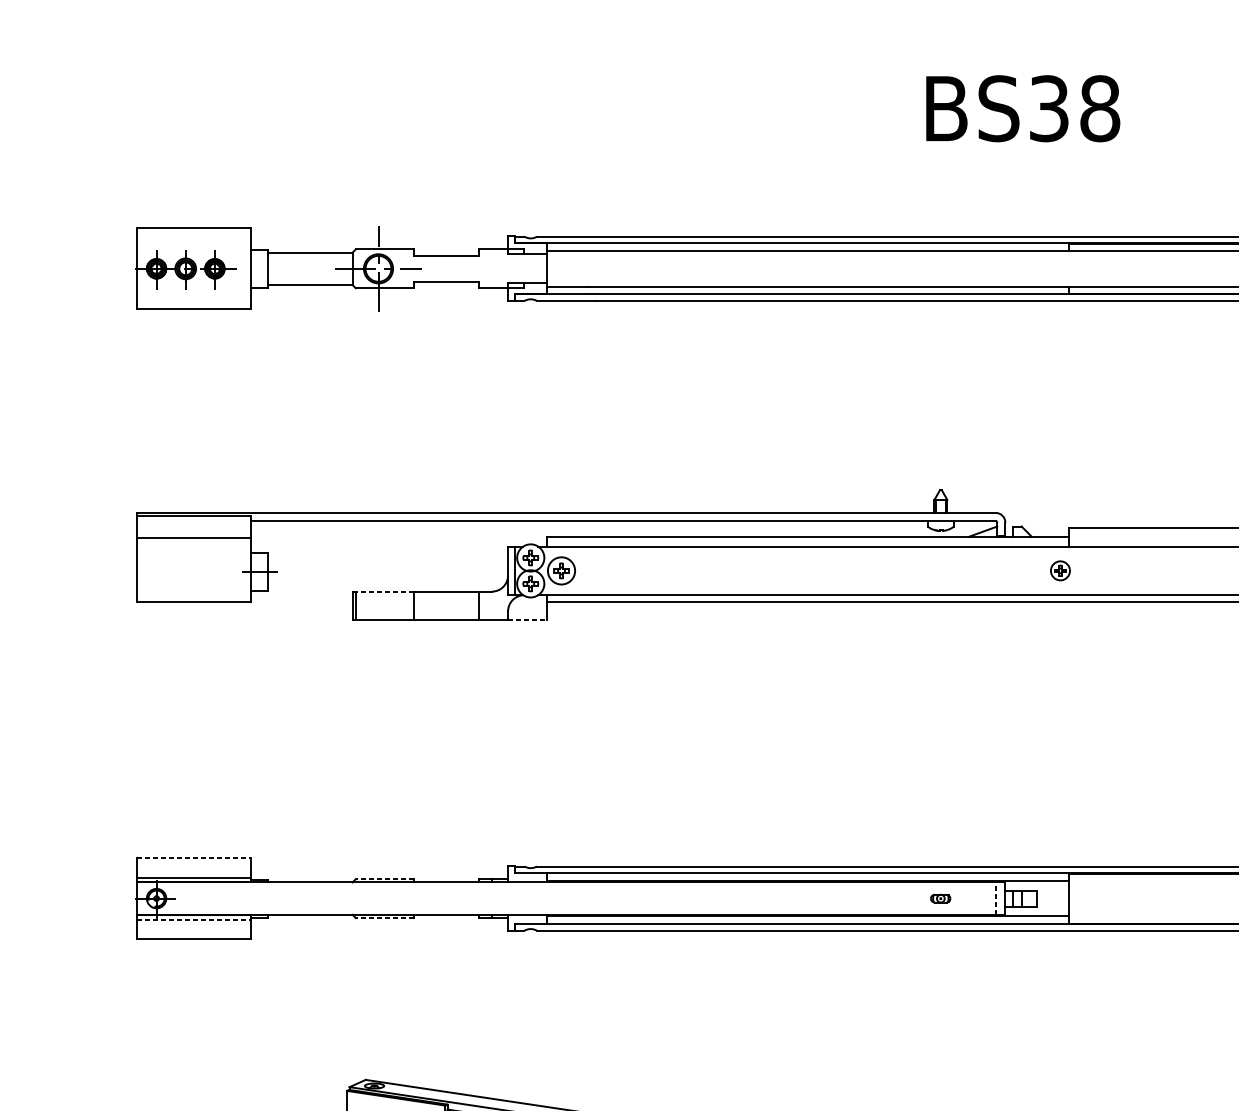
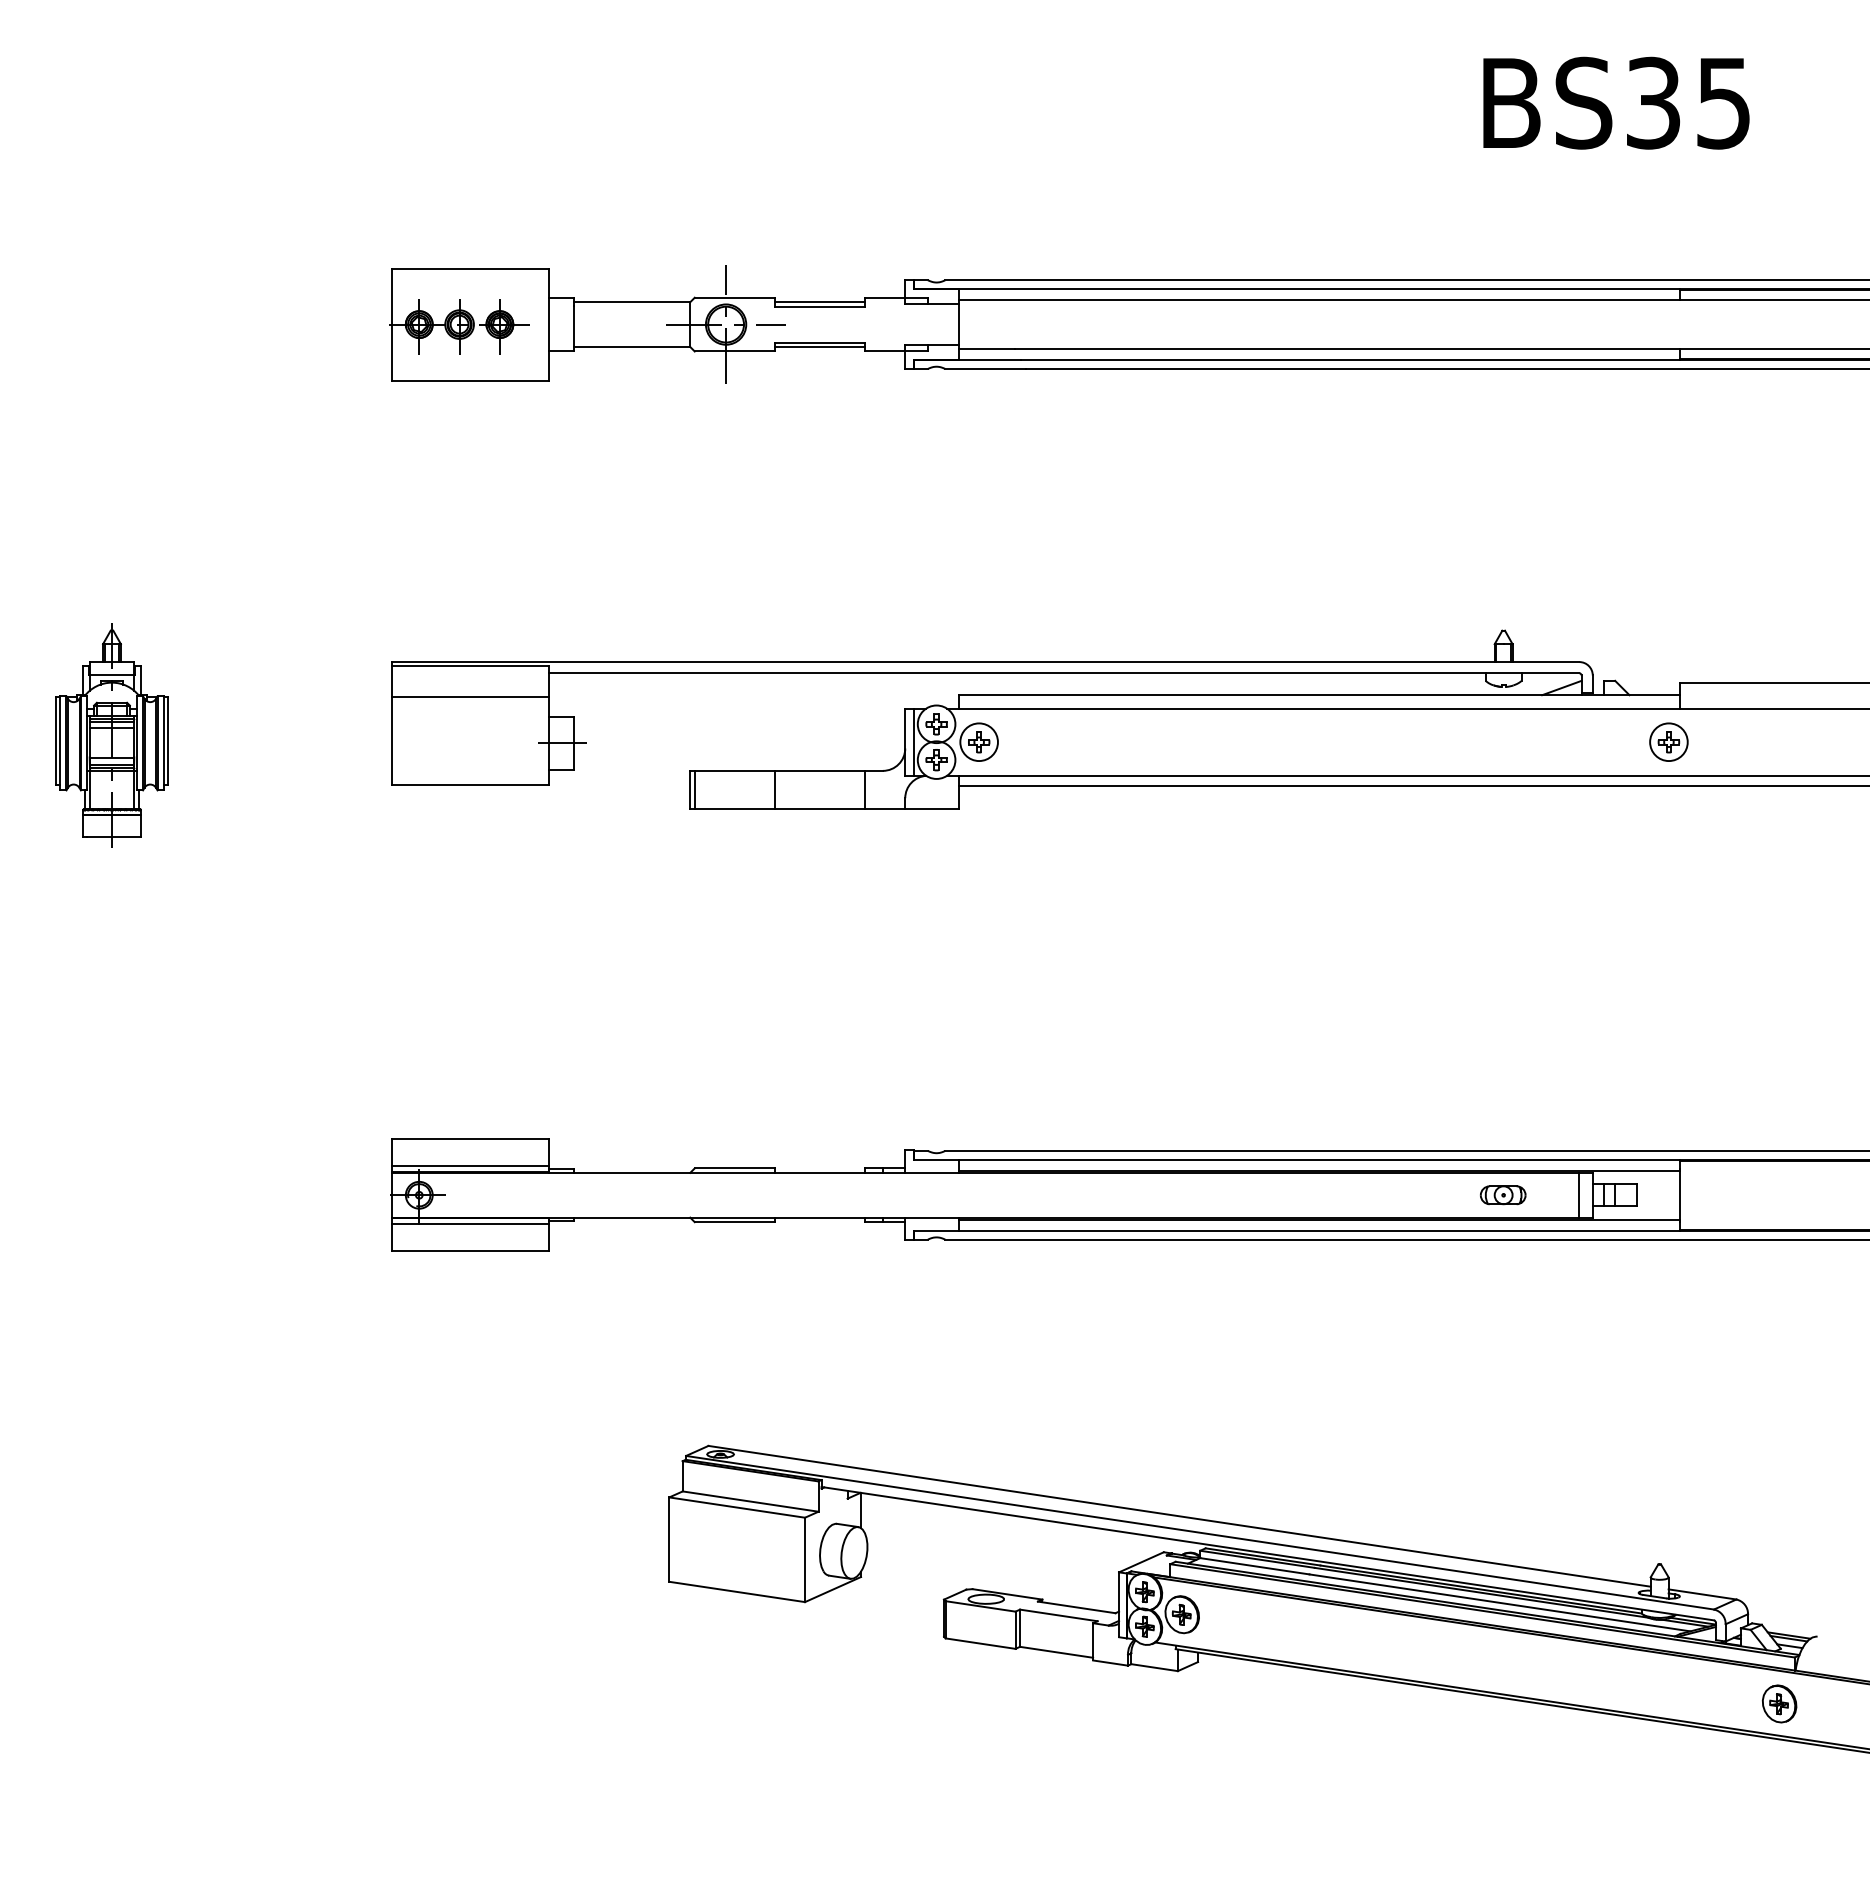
text: (1099, 108) -> (1723, 102), BS38 -> BS35
line: (446, 252) -> (819, 302), added
line: (446, 285) -> (819, 347), added
part: (1060, 570) -> (1668, 741), size x1.43
line: (384, 591) -> (734, 770), dashed -> solid
line: (527, 619) -> (932, 809), dashed -> solid
line: (194, 858) -> (471, 1139), dashed -> solid
line: (384, 879) -> (734, 1168), dashed -> solid
part: (940, 898) -> (1503, 1195), size x1.67
line: (995, 898) -> (1579, 1194), dashed -> solid
line: (384, 918) -> (734, 1222), dashed -> solid
line: (194, 919) -> (471, 1224), dashed -> solid

